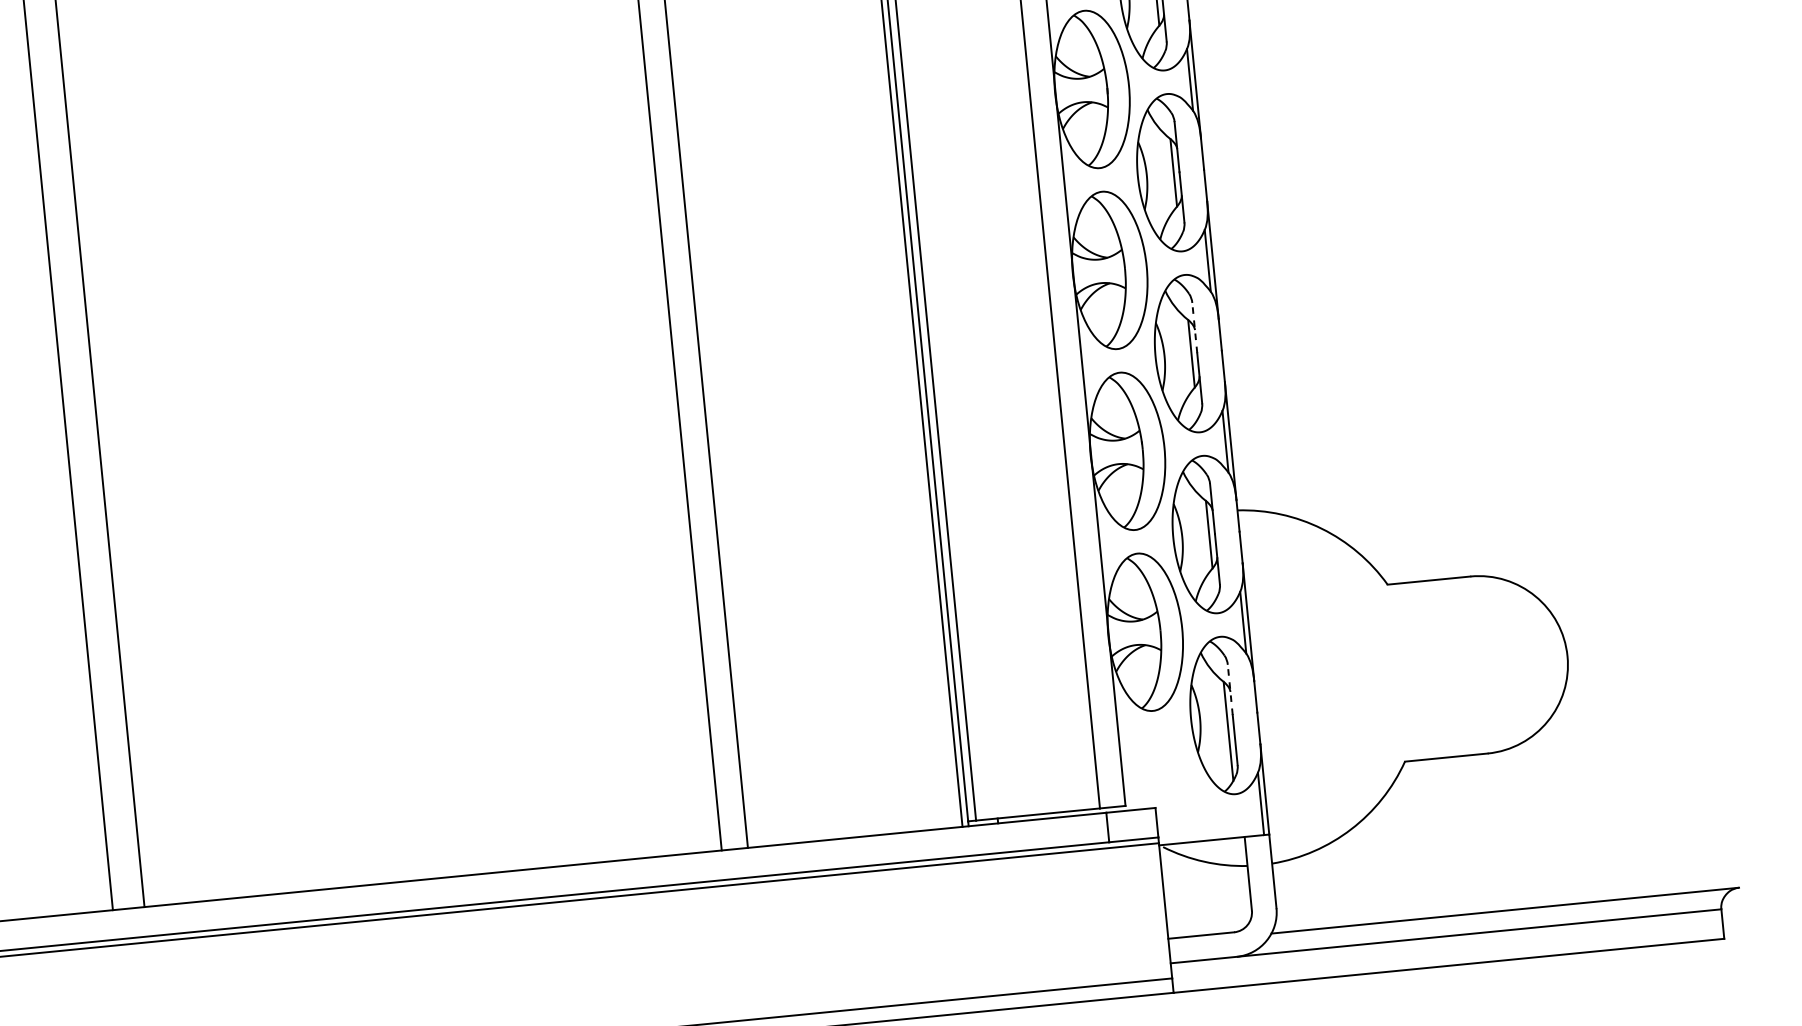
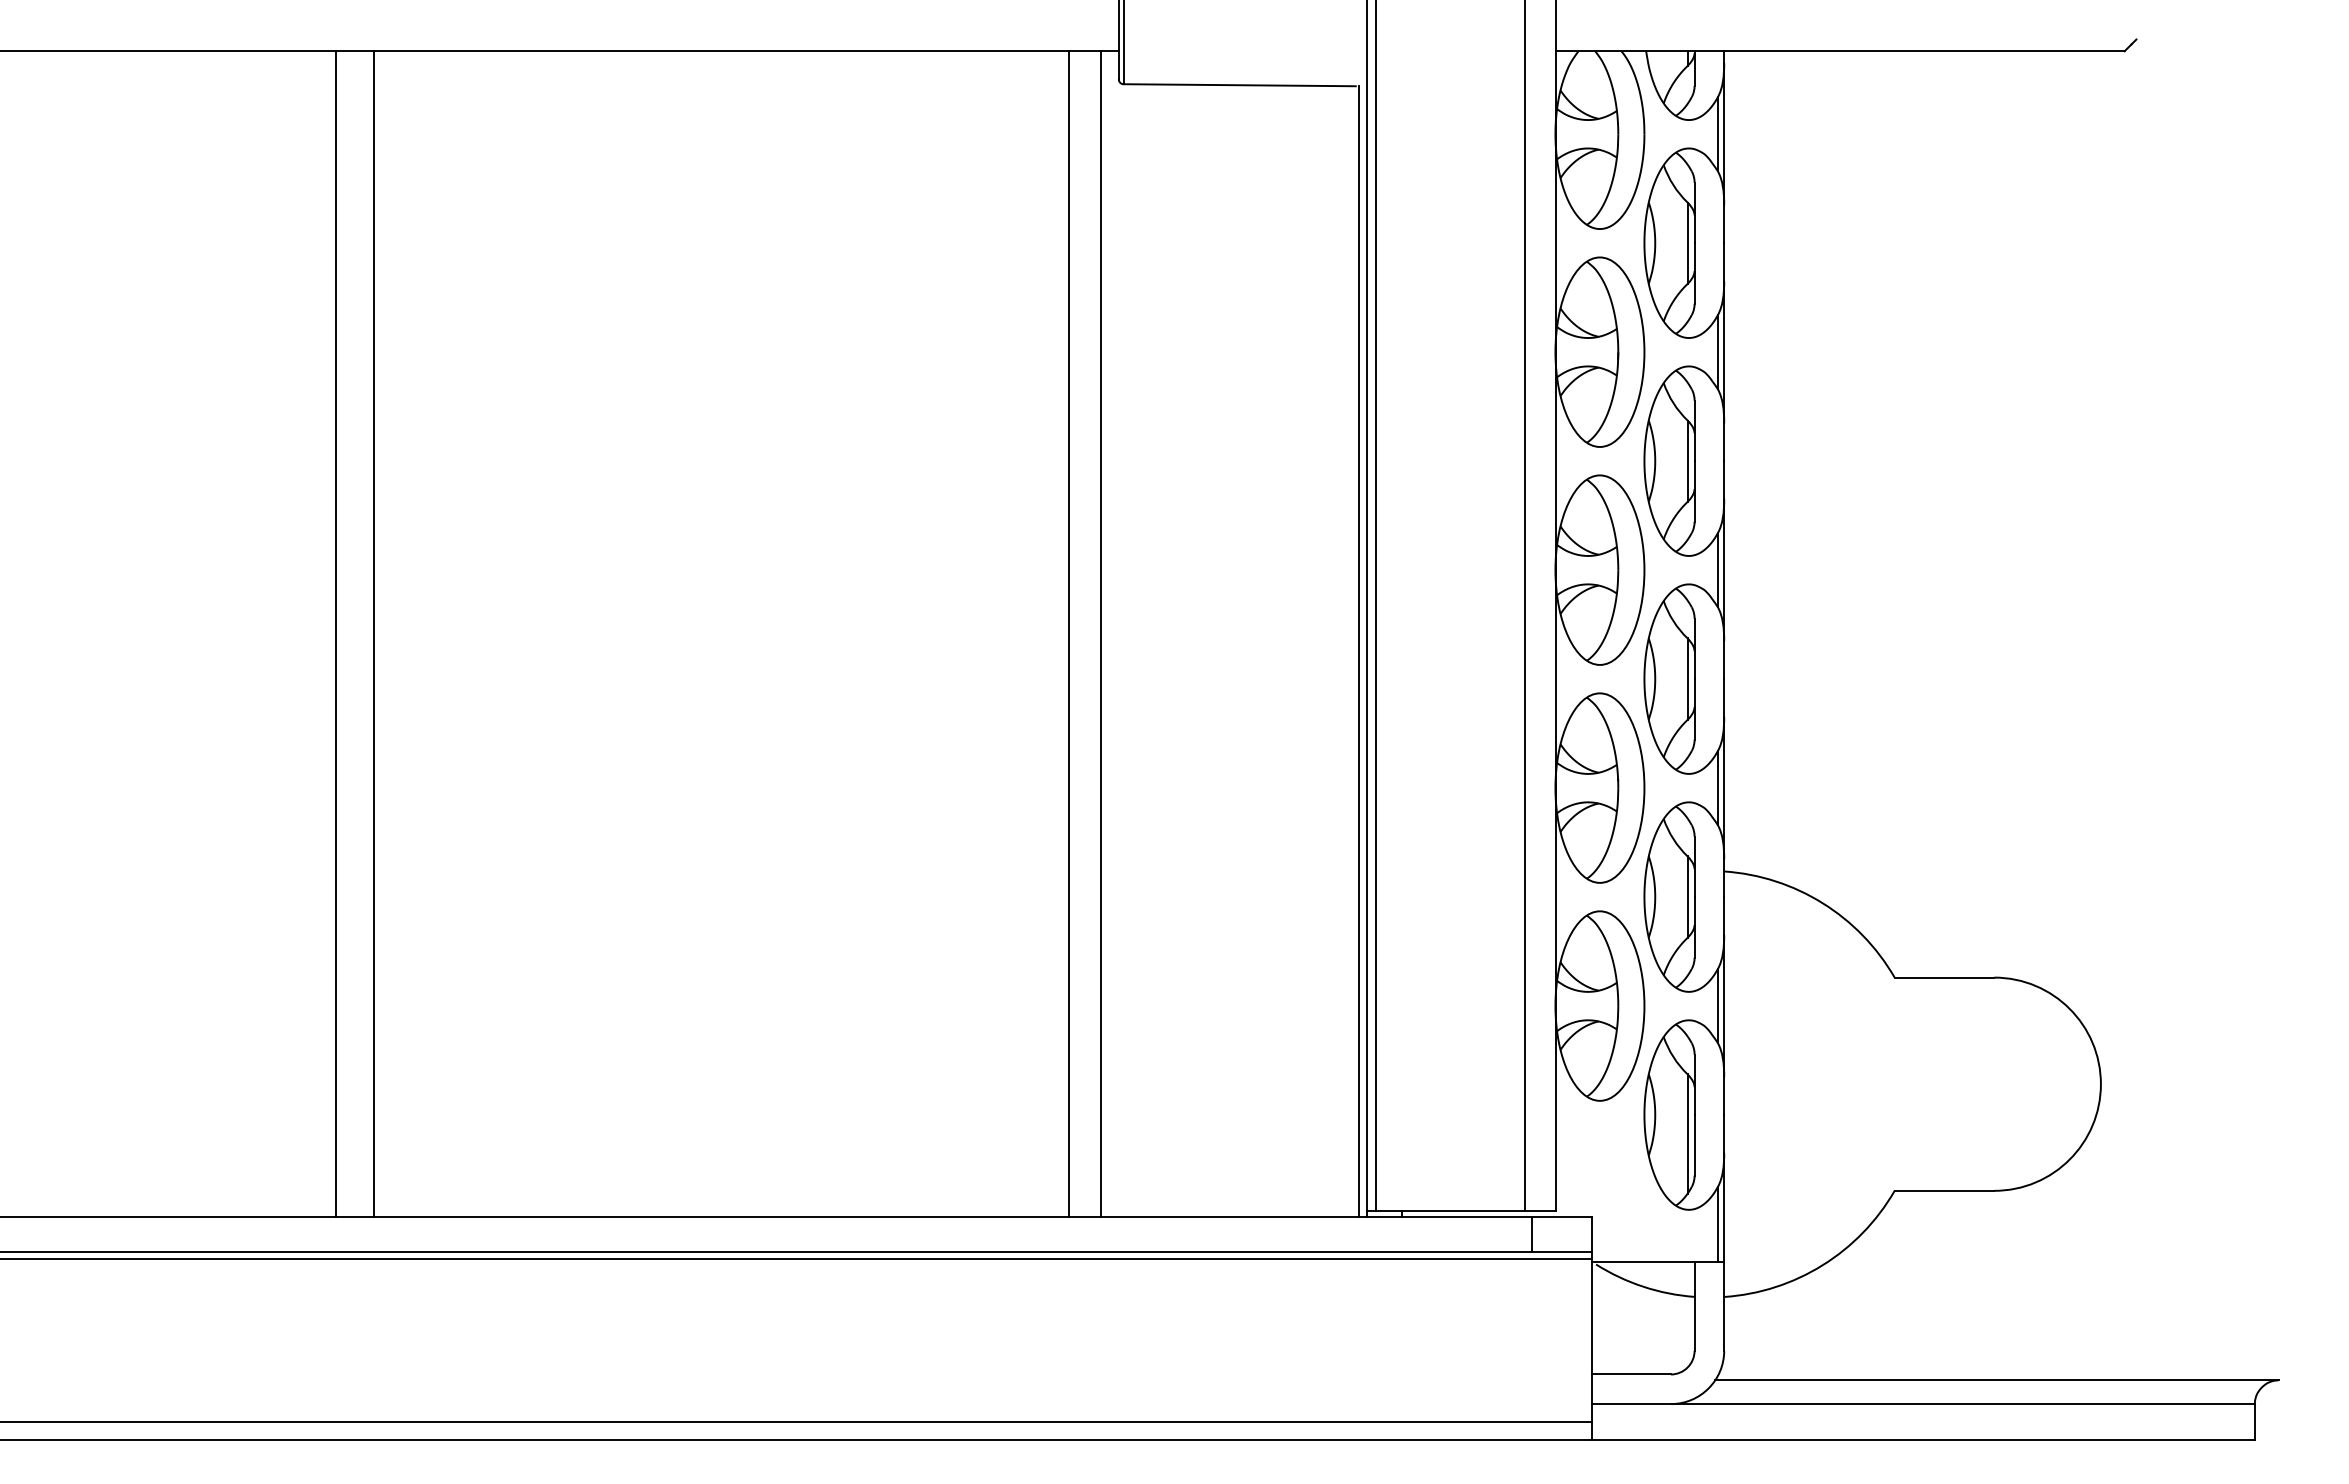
line: (1194, 327) -> (1694, 648), dashed -> solid
line: (1230, 689) -> (1694, 1084), dashed -> solid

